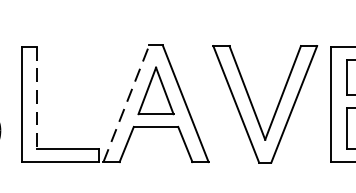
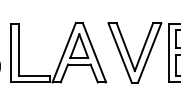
line: (36, 99) -> (18, 50), dashed -> solid
line: (126, 103) -> (64, 52), dashed -> solid

